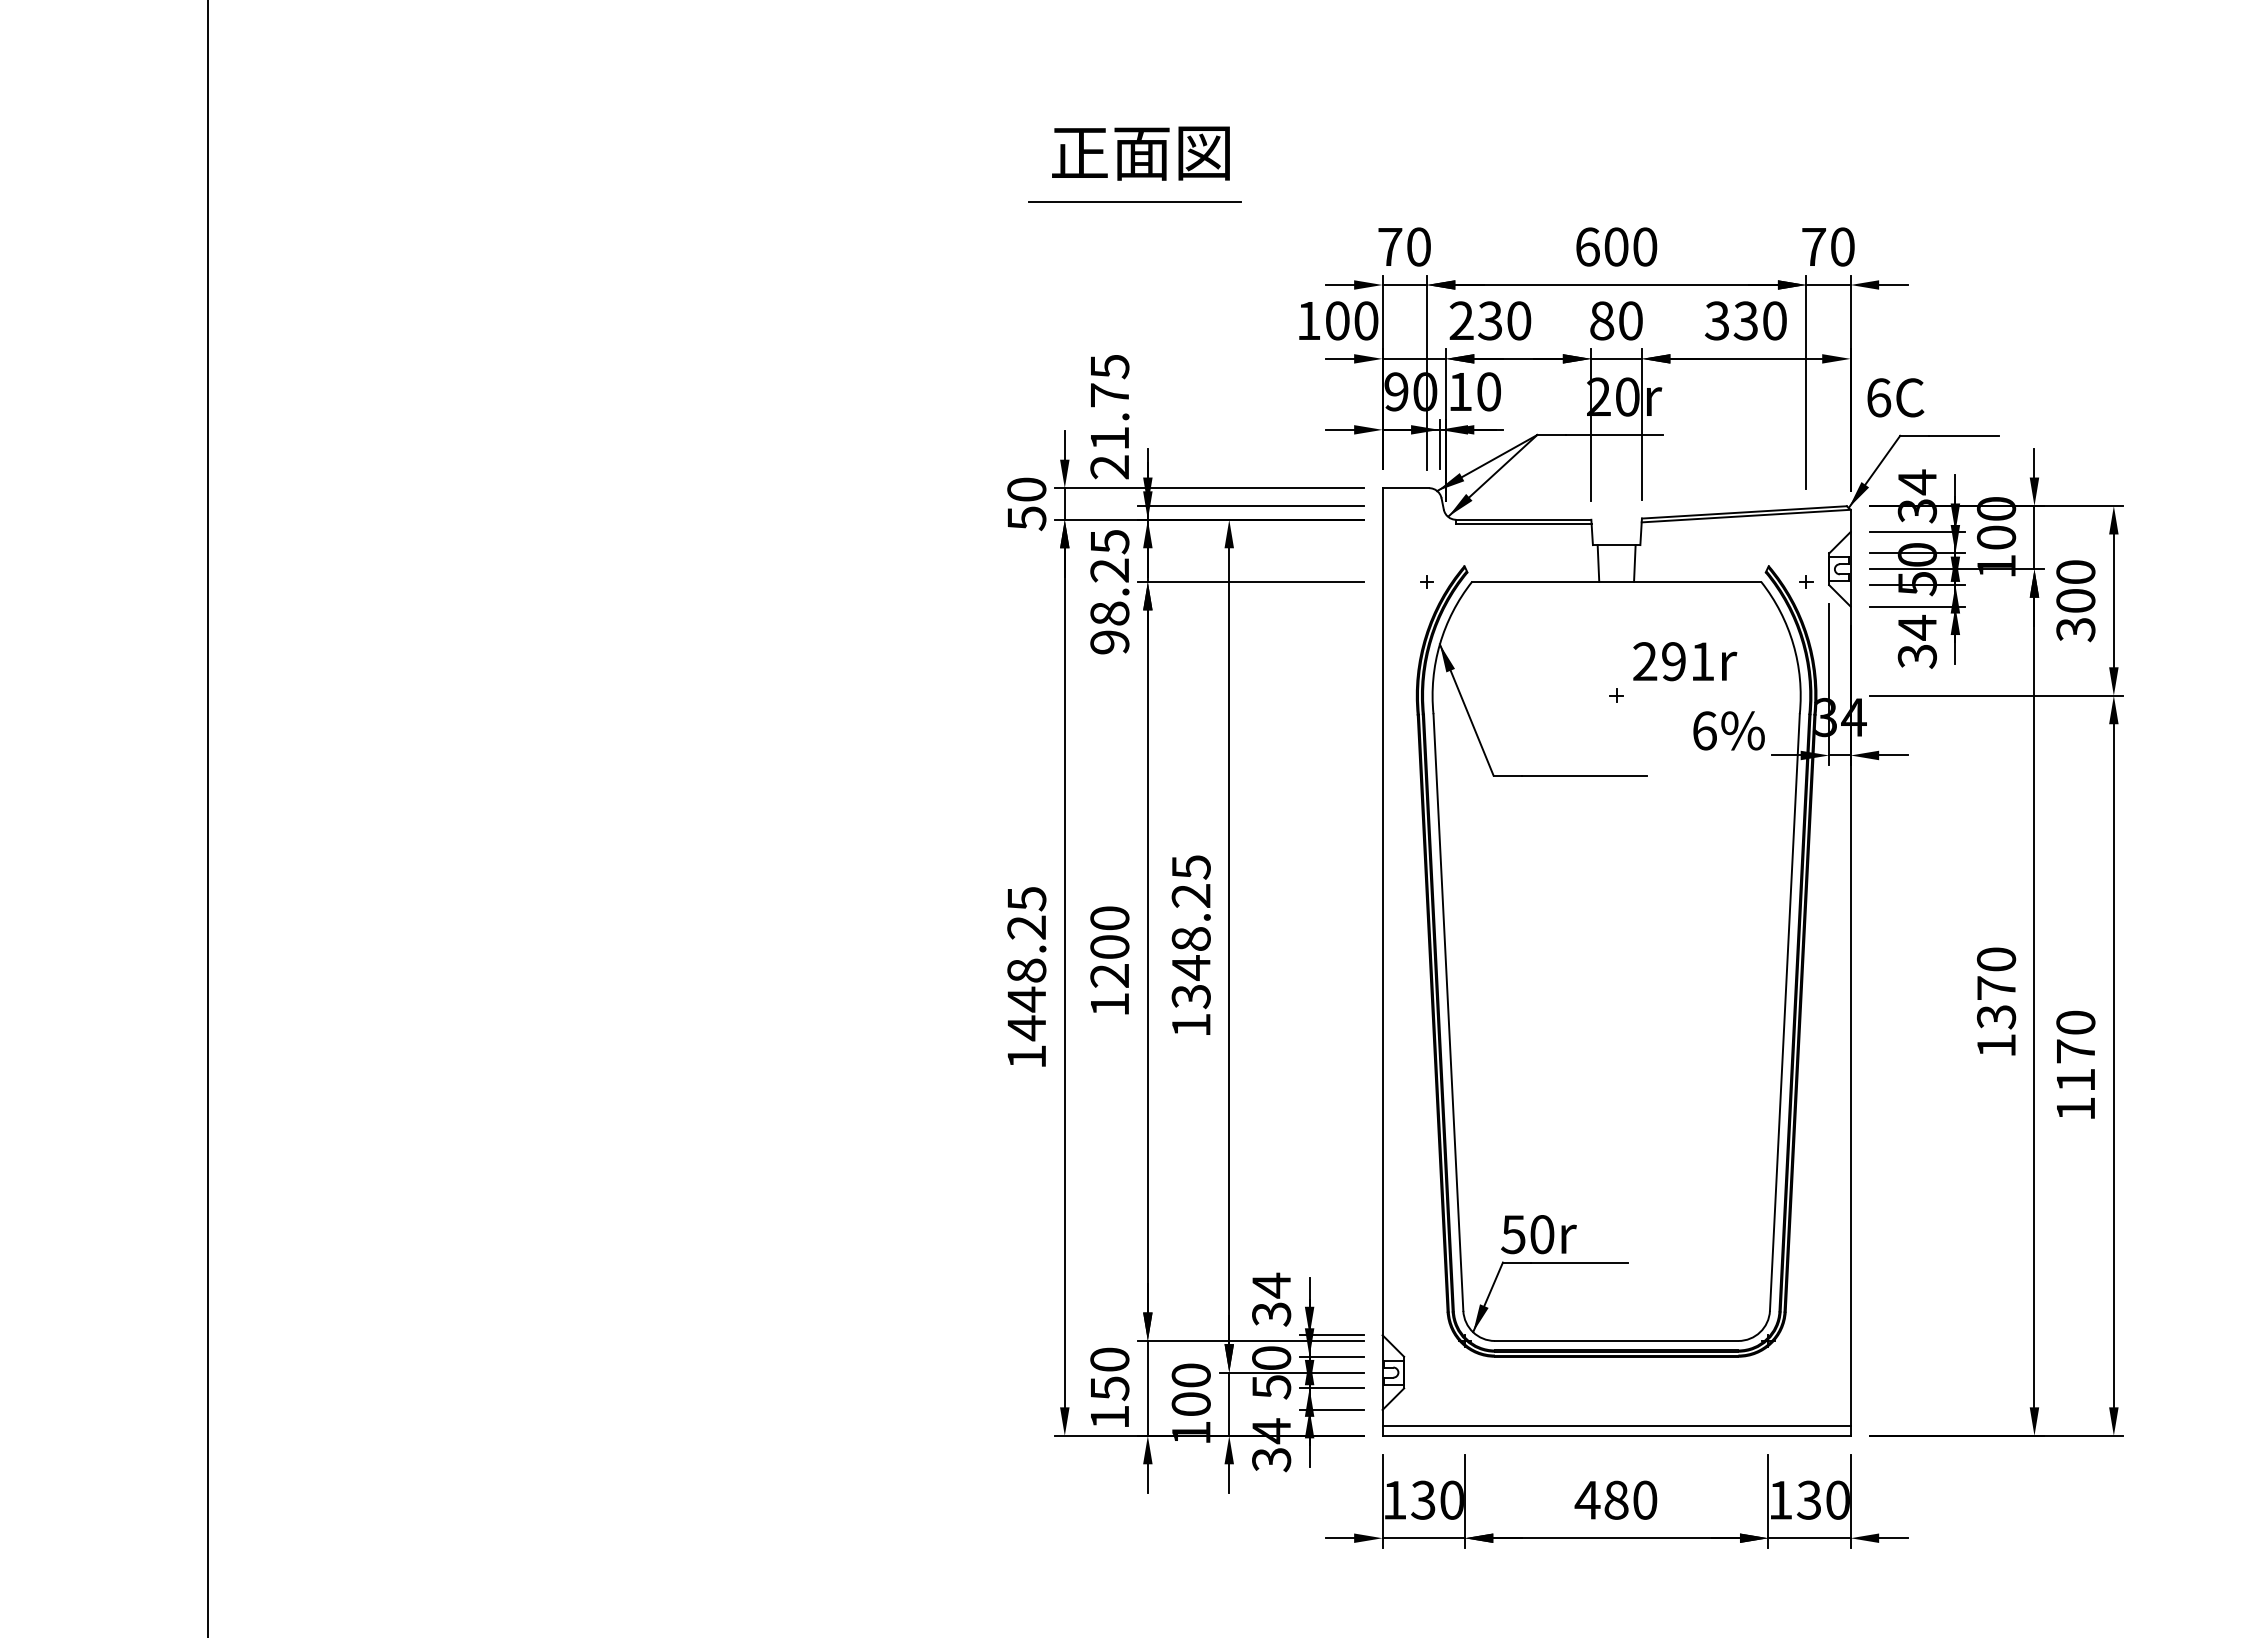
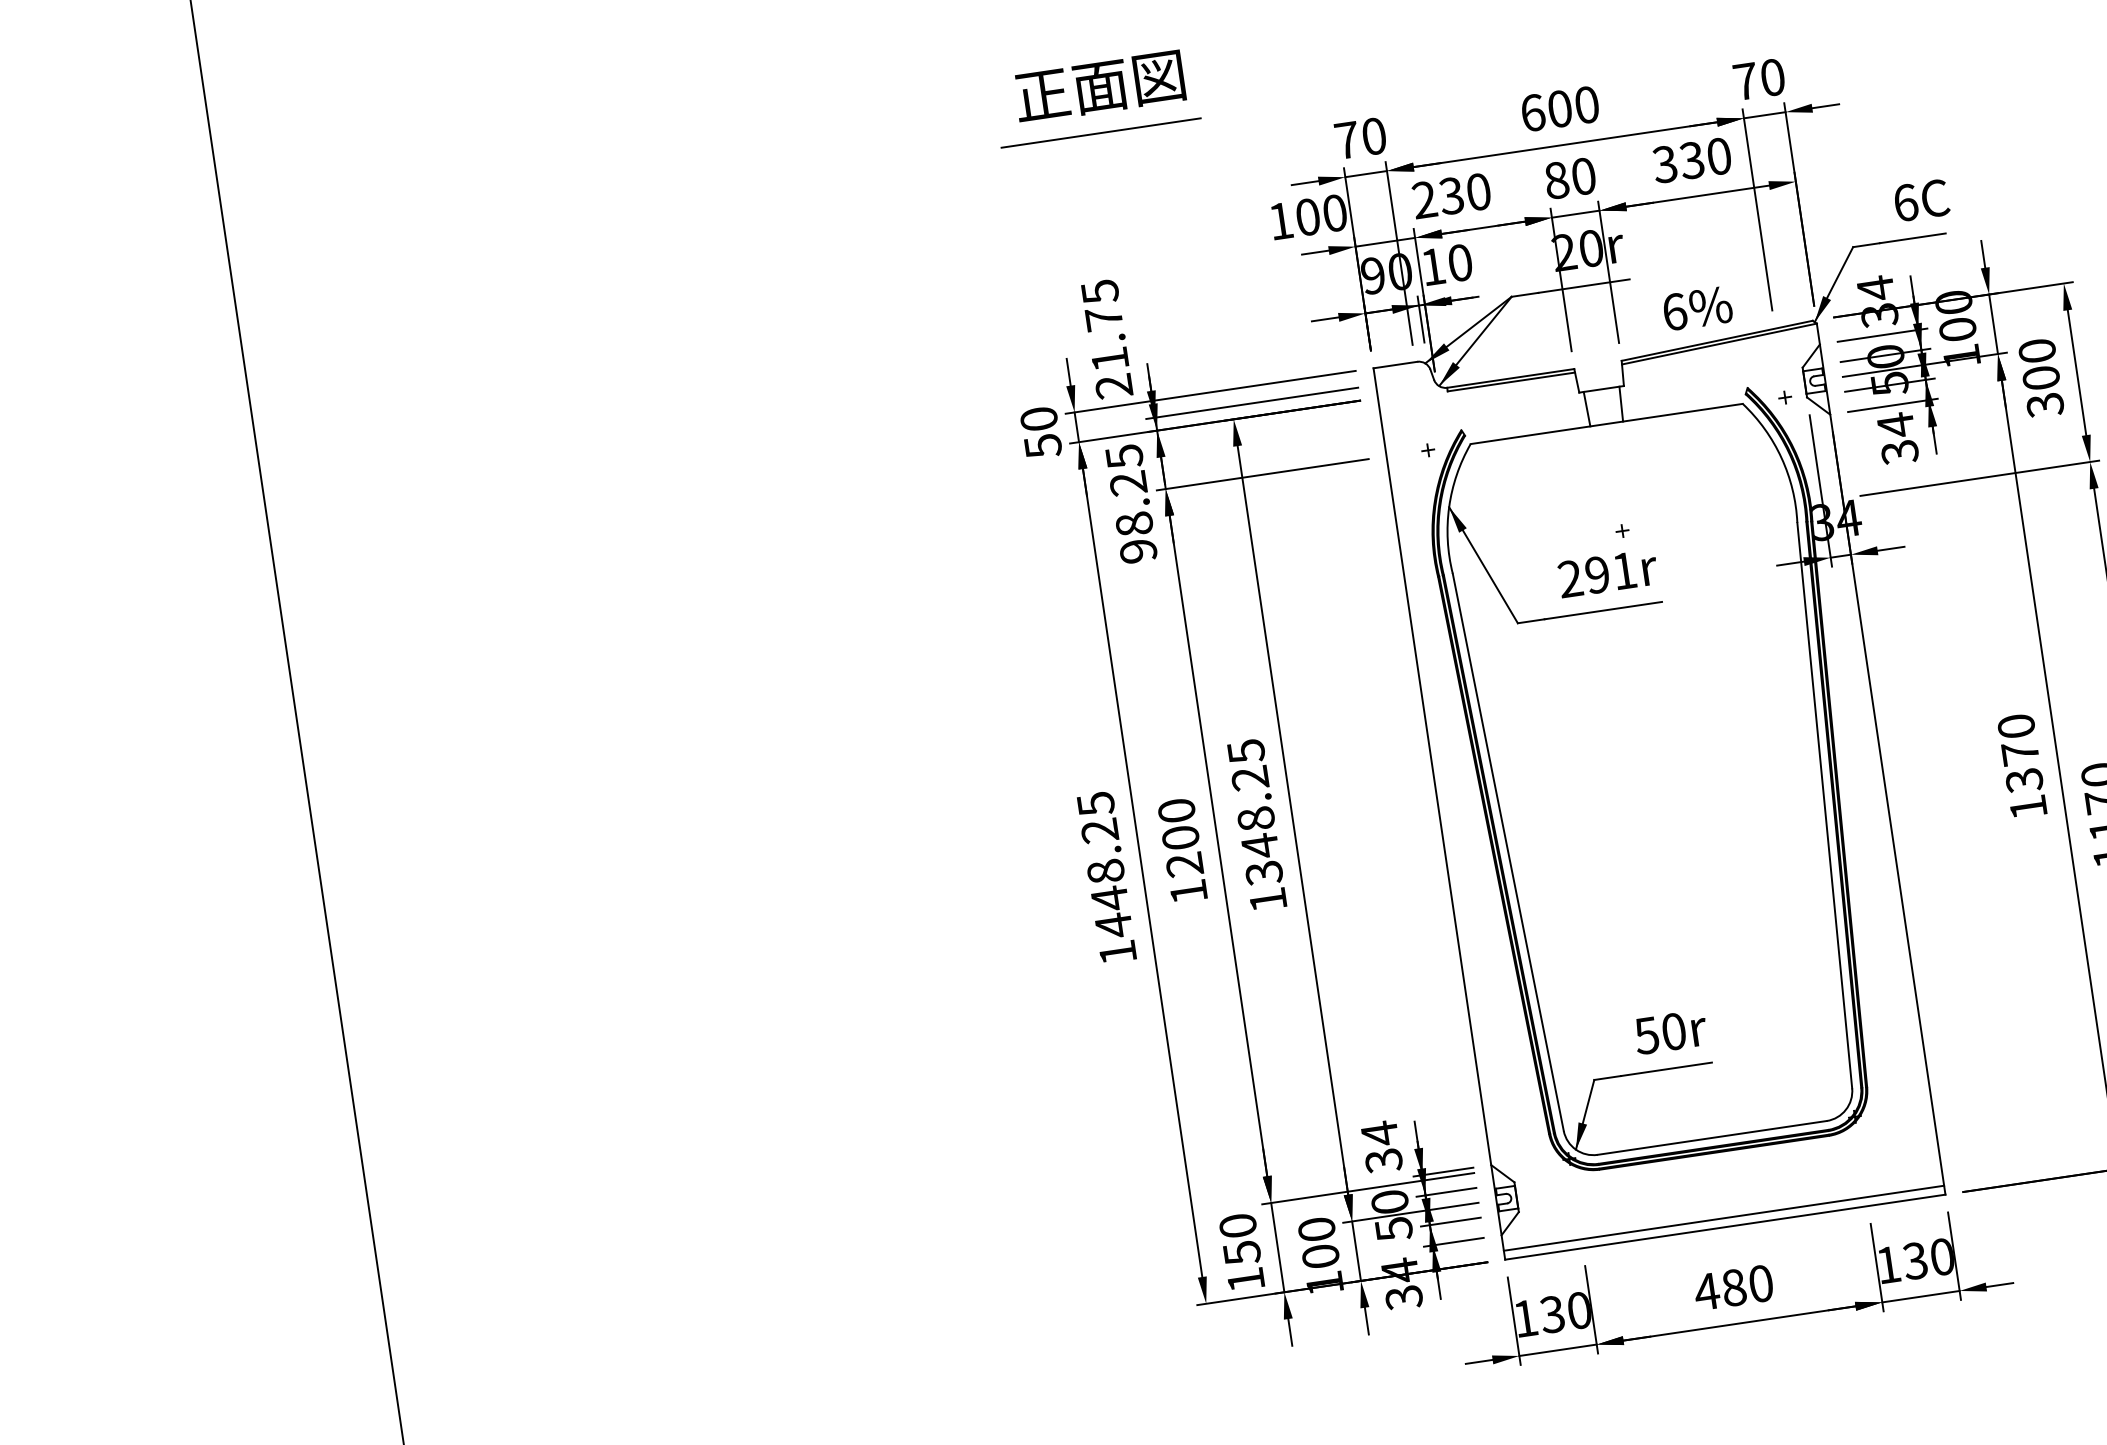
text: (1895, 397) -> (1921, 200), moved
text: (1685, 661) -> (1608, 573), moved
text: (1728, 730) -> (1697, 308), moved
text: (1538, 1234) -> (1670, 1032), moved

